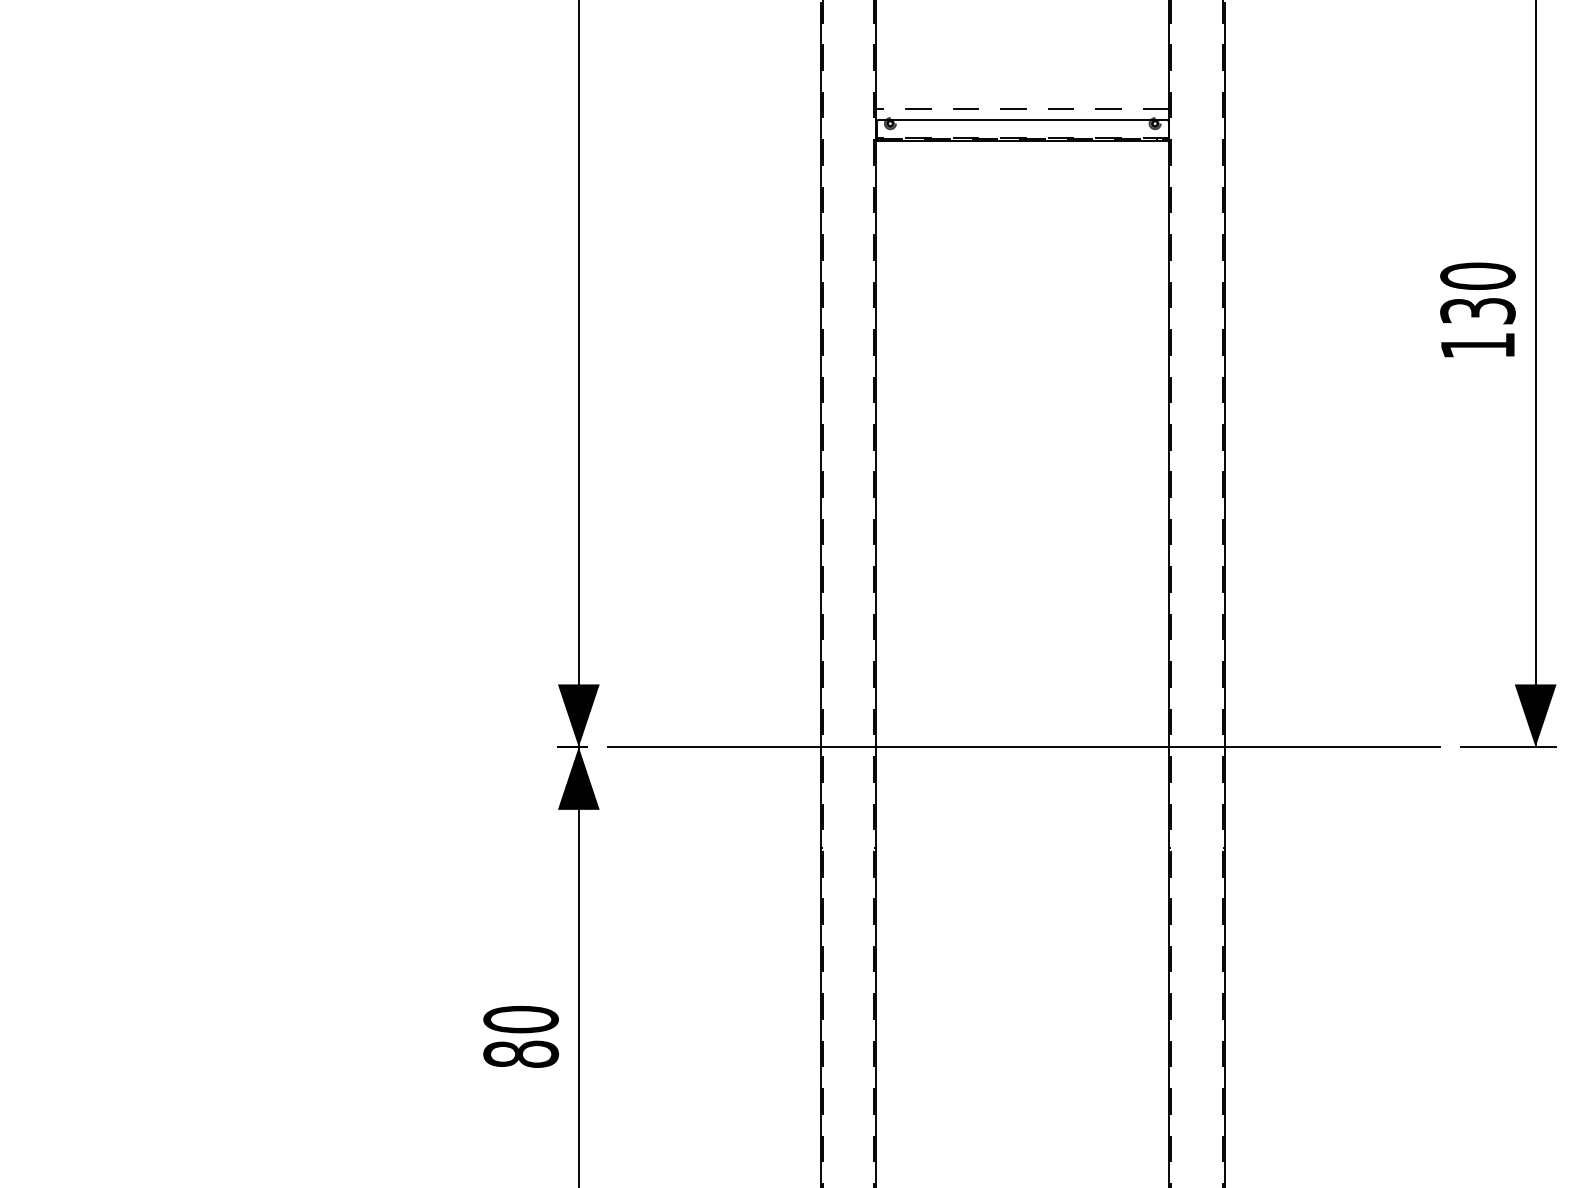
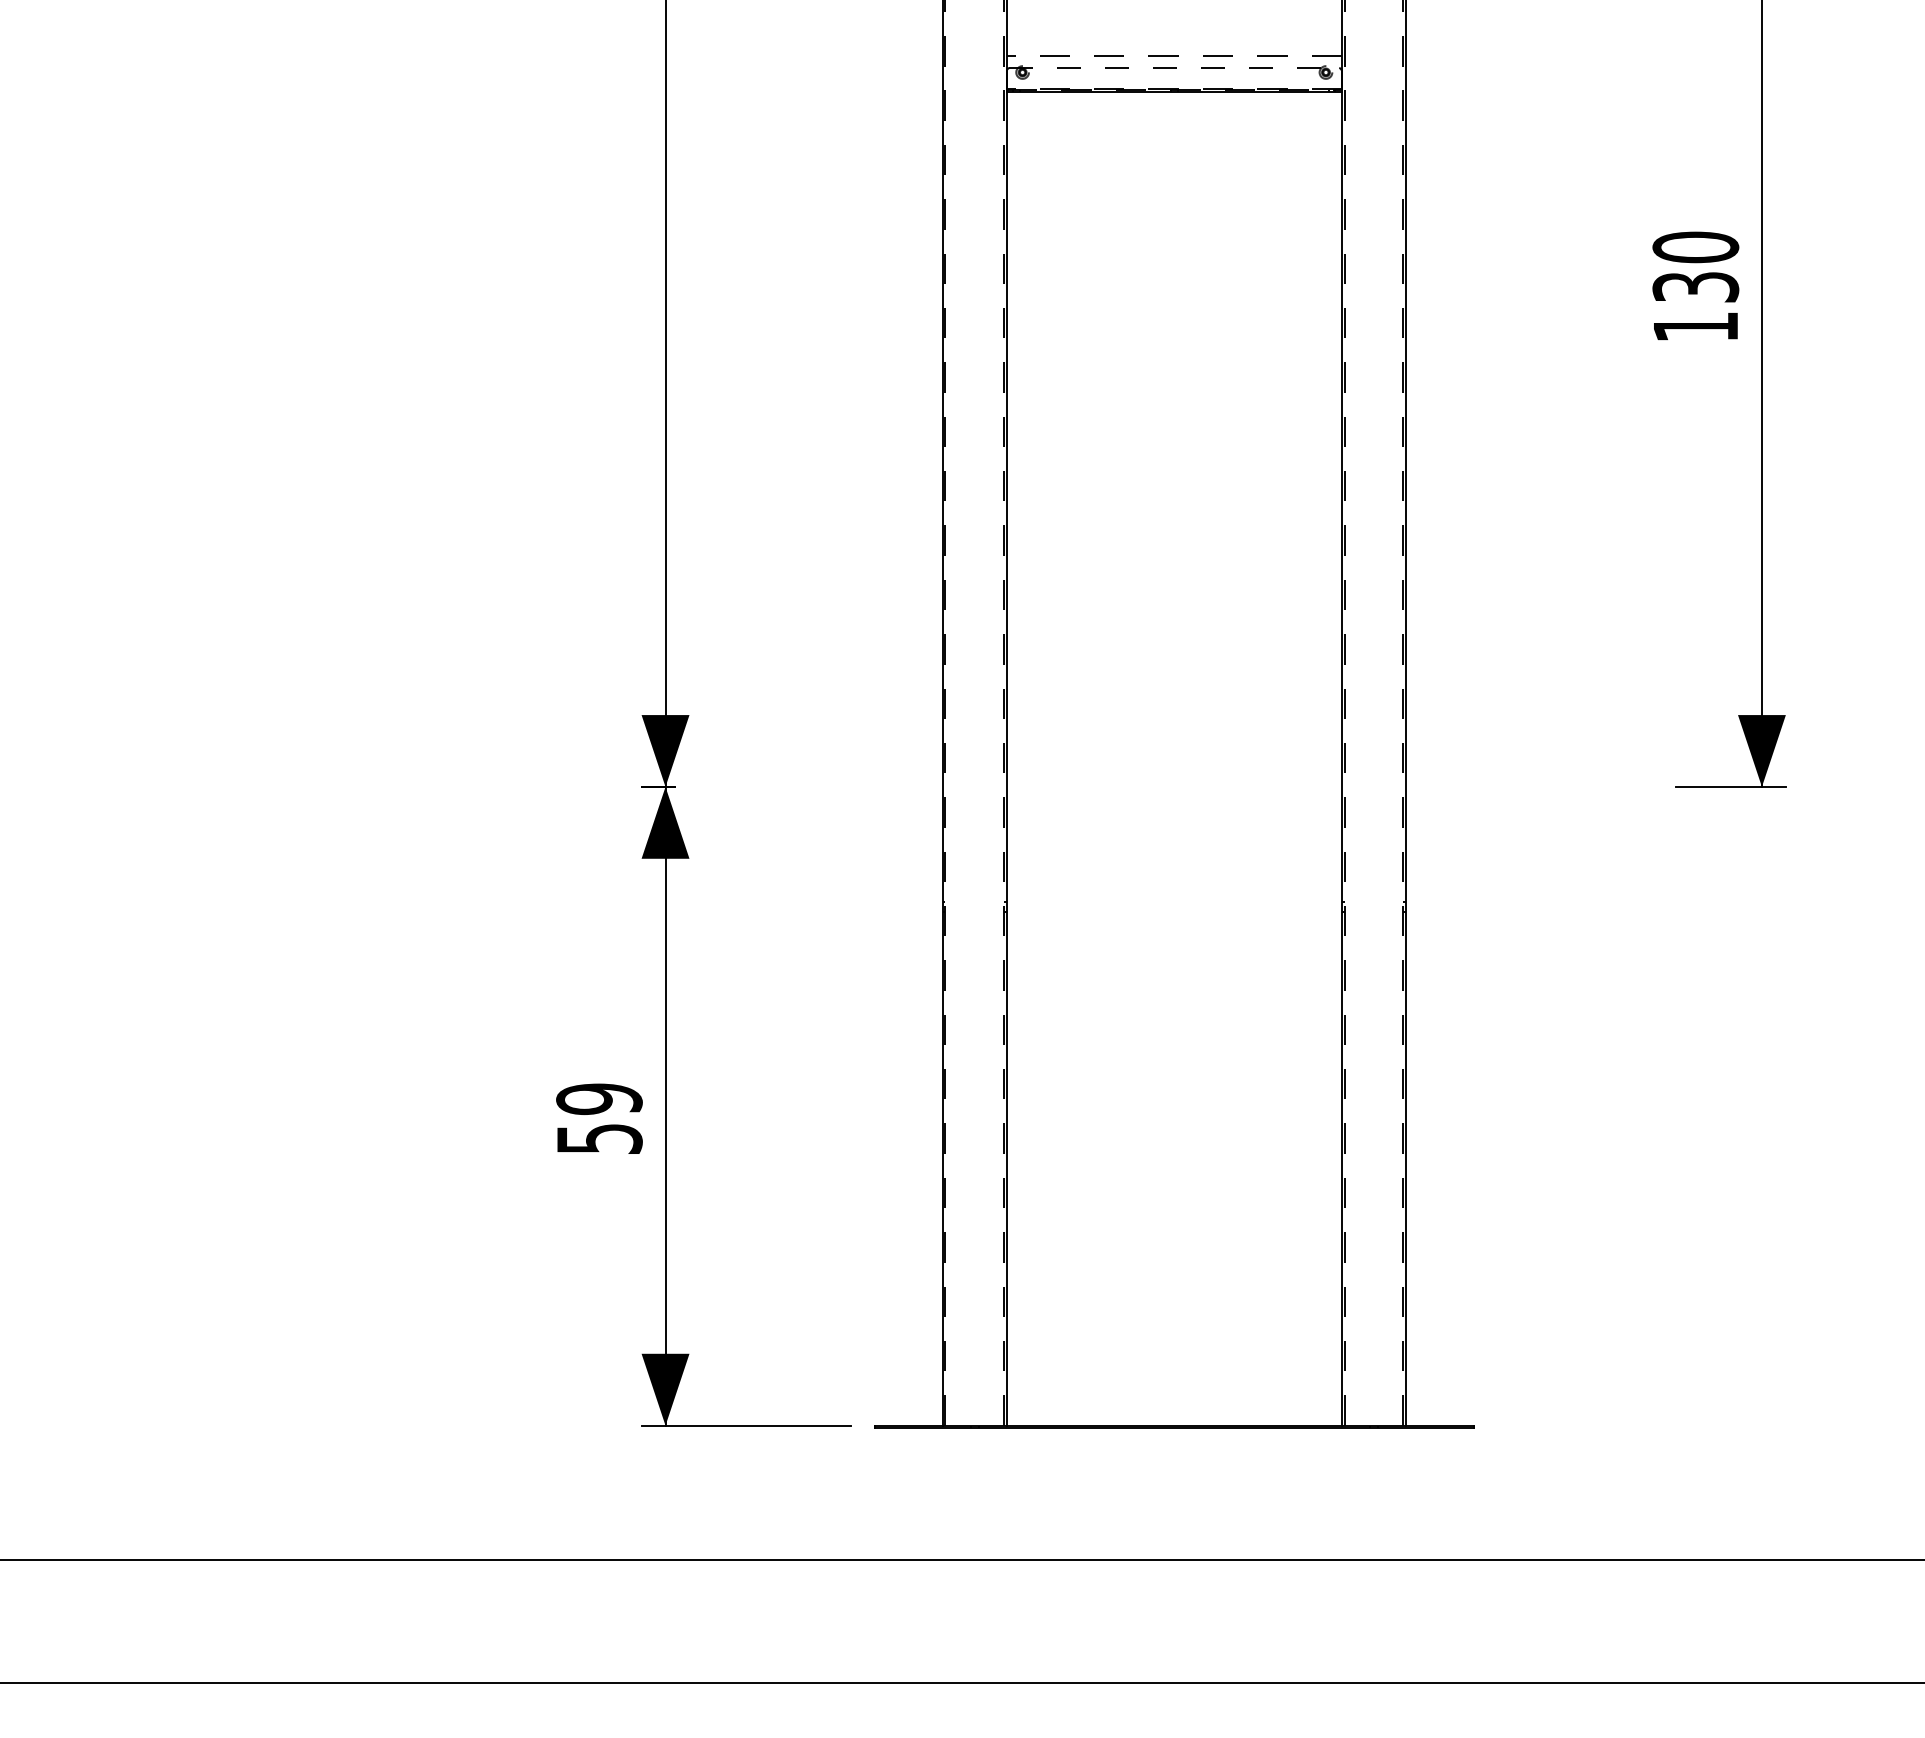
line: (1022, 120) -> (1174, 68), solid -> dashed
line: (1023, 747) -> (1175, 787), removed
text: (521, 1036) -> (599, 1118), 80 -> 59

